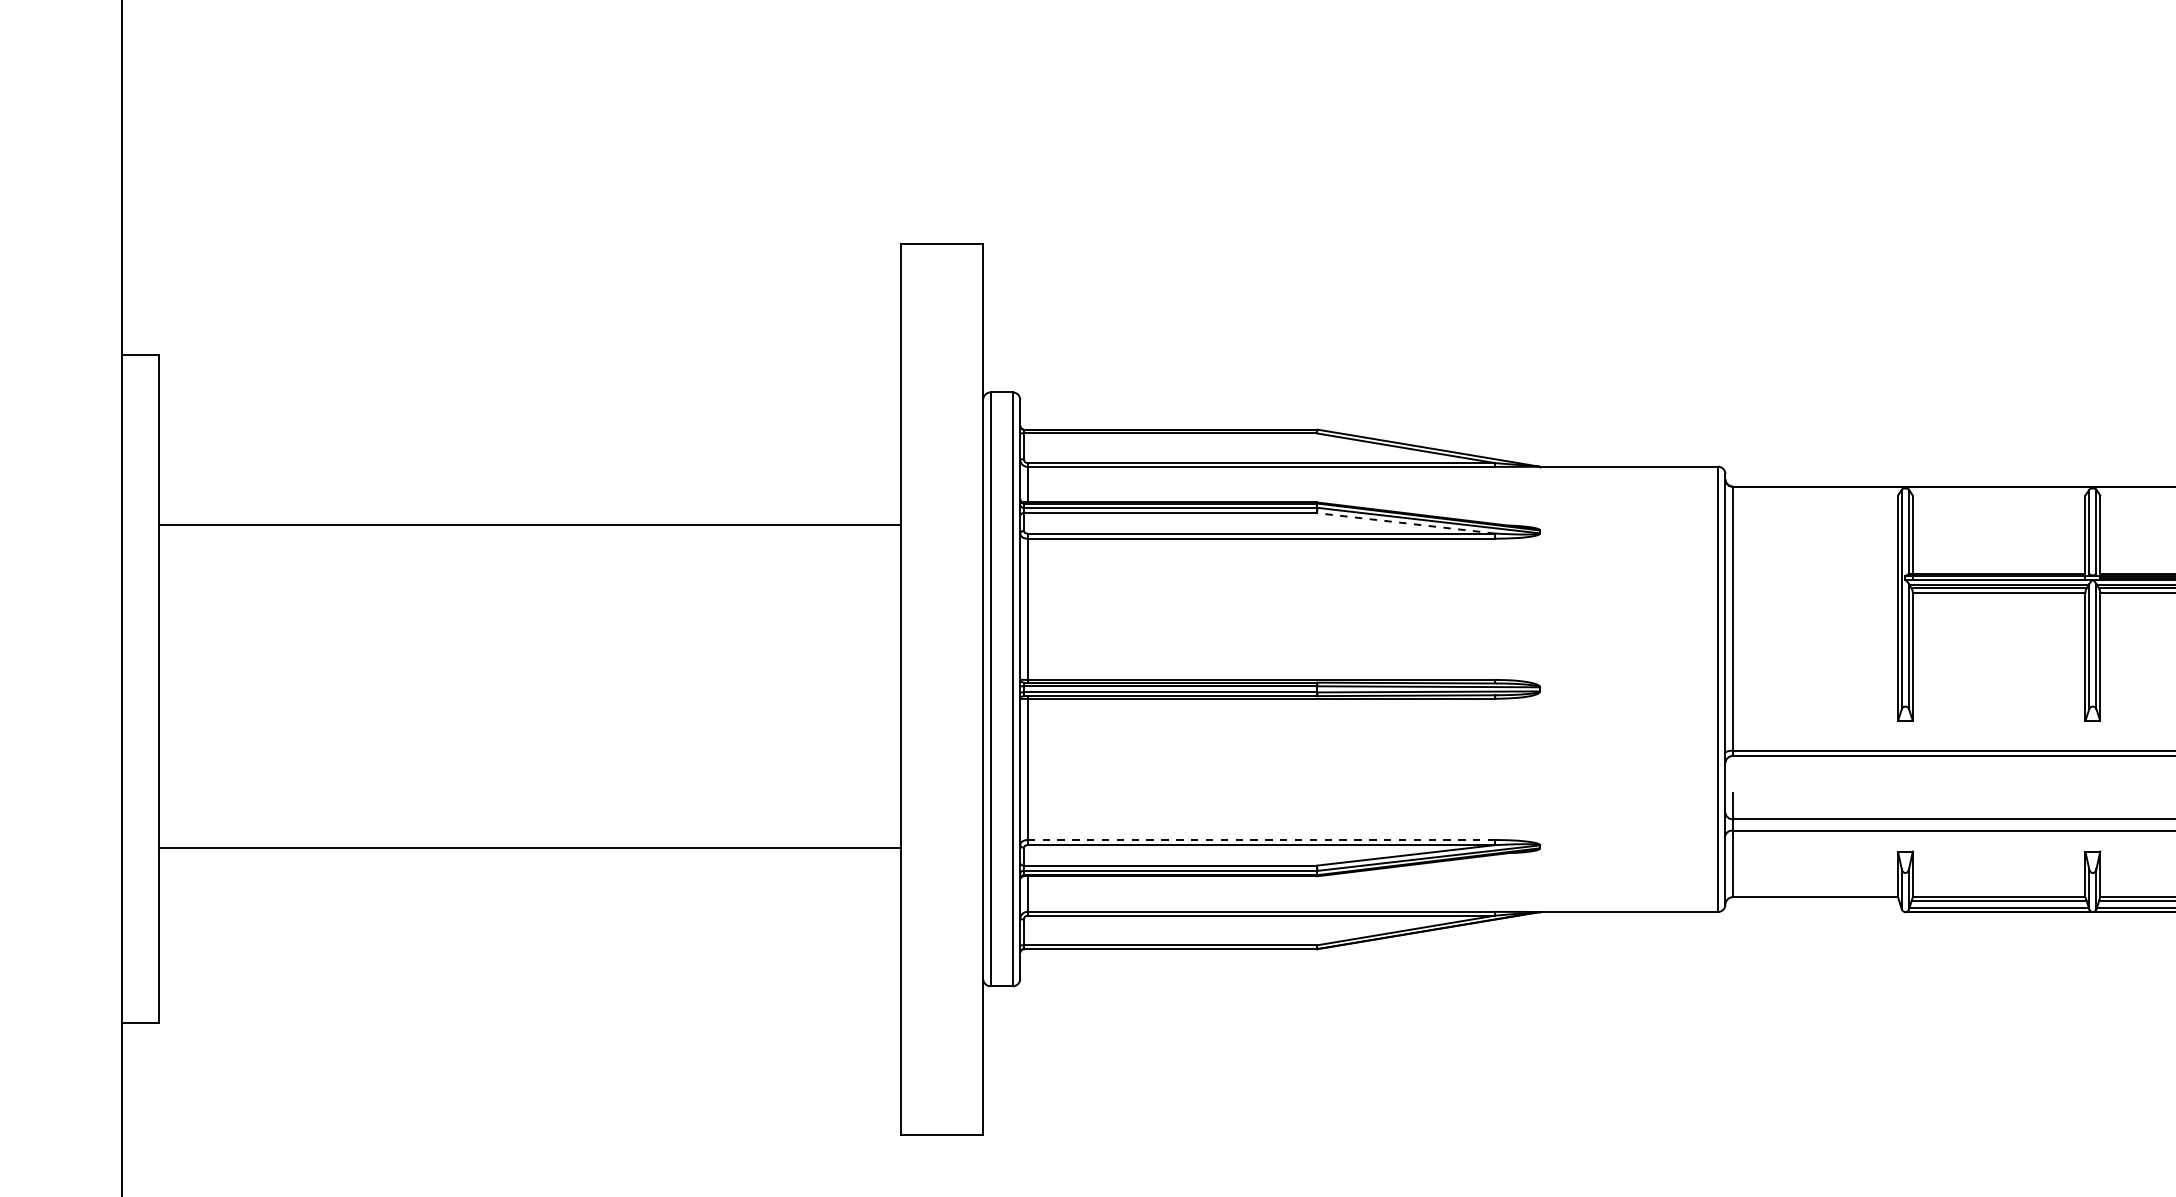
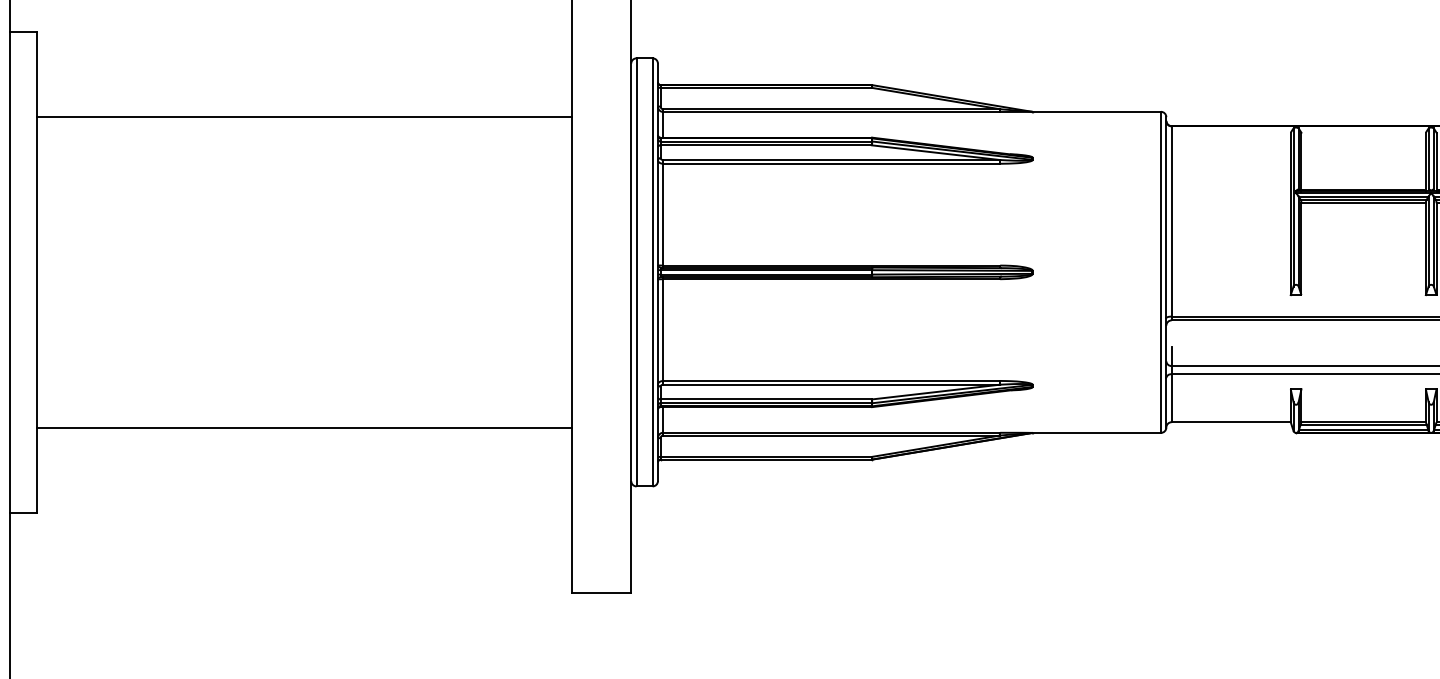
line: (1405, 523) -> (935, 152), dashed -> solid
line: (530, 525) -> (304, 117), moved
line: (1261, 839) -> (831, 380), dashed -> solid
line: (530, 847) -> (304, 427), moved

